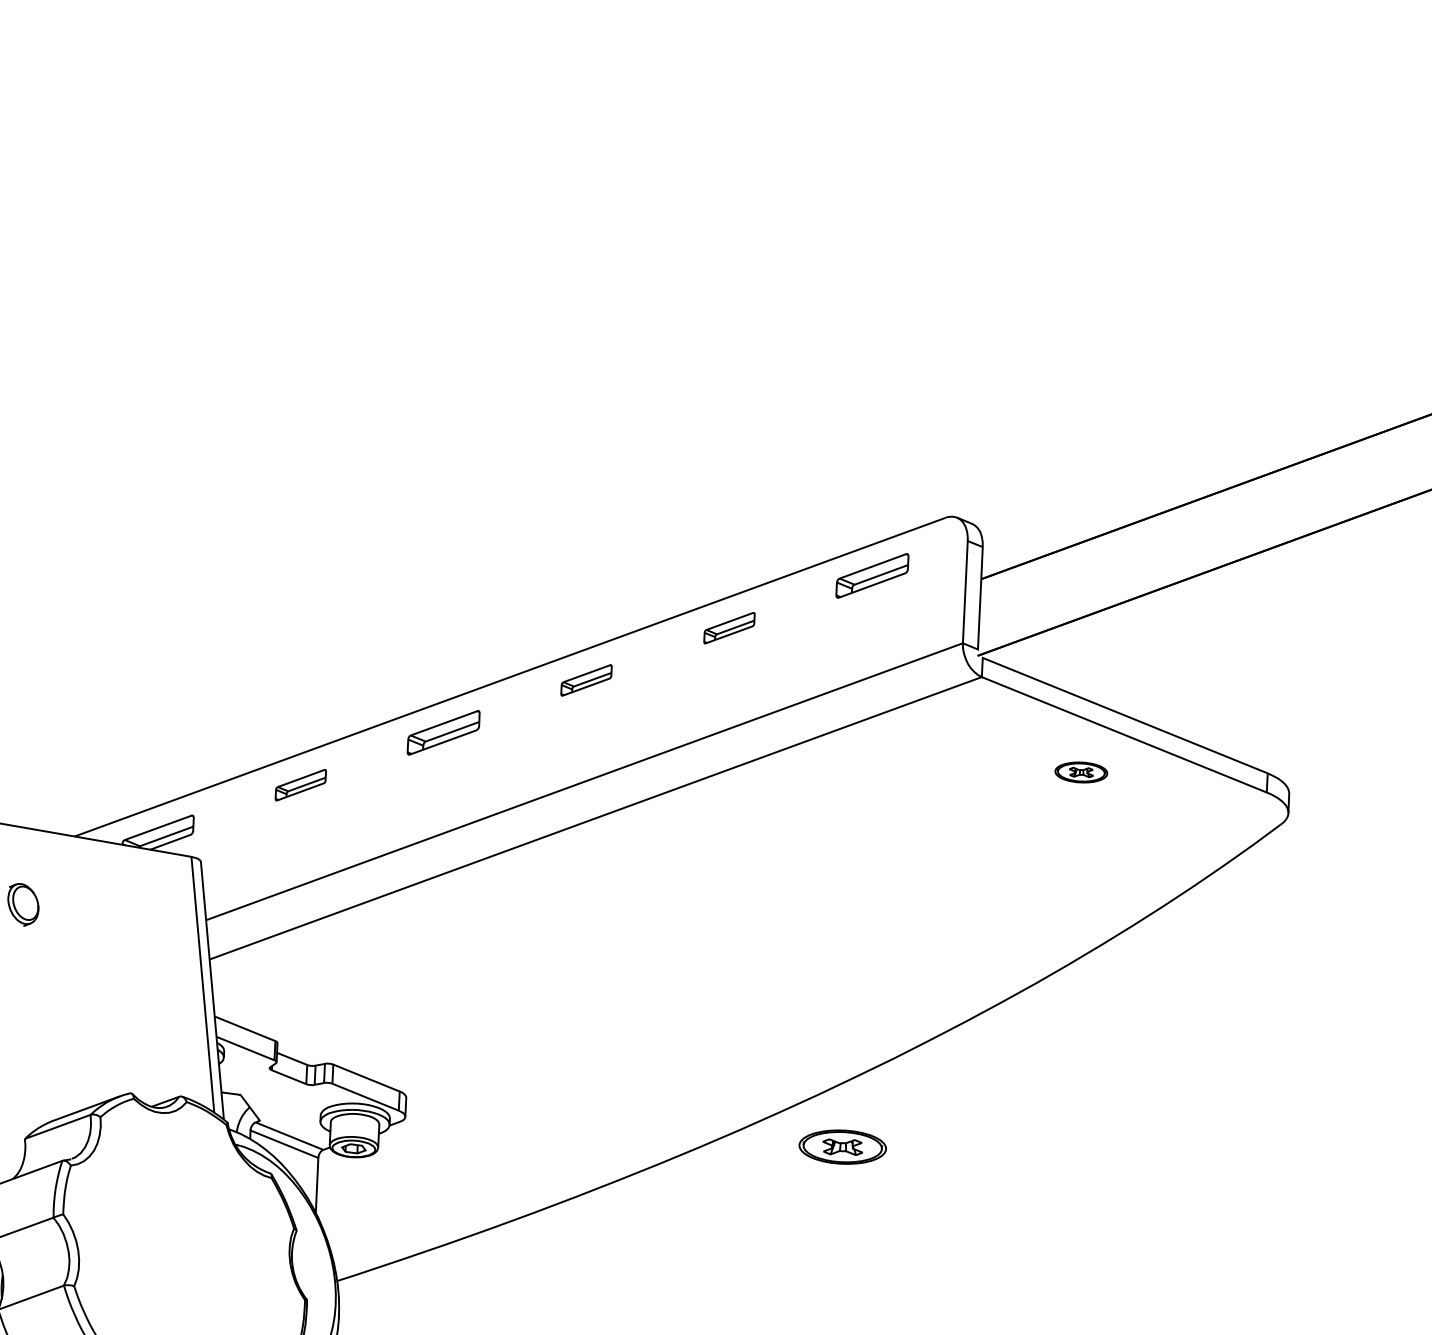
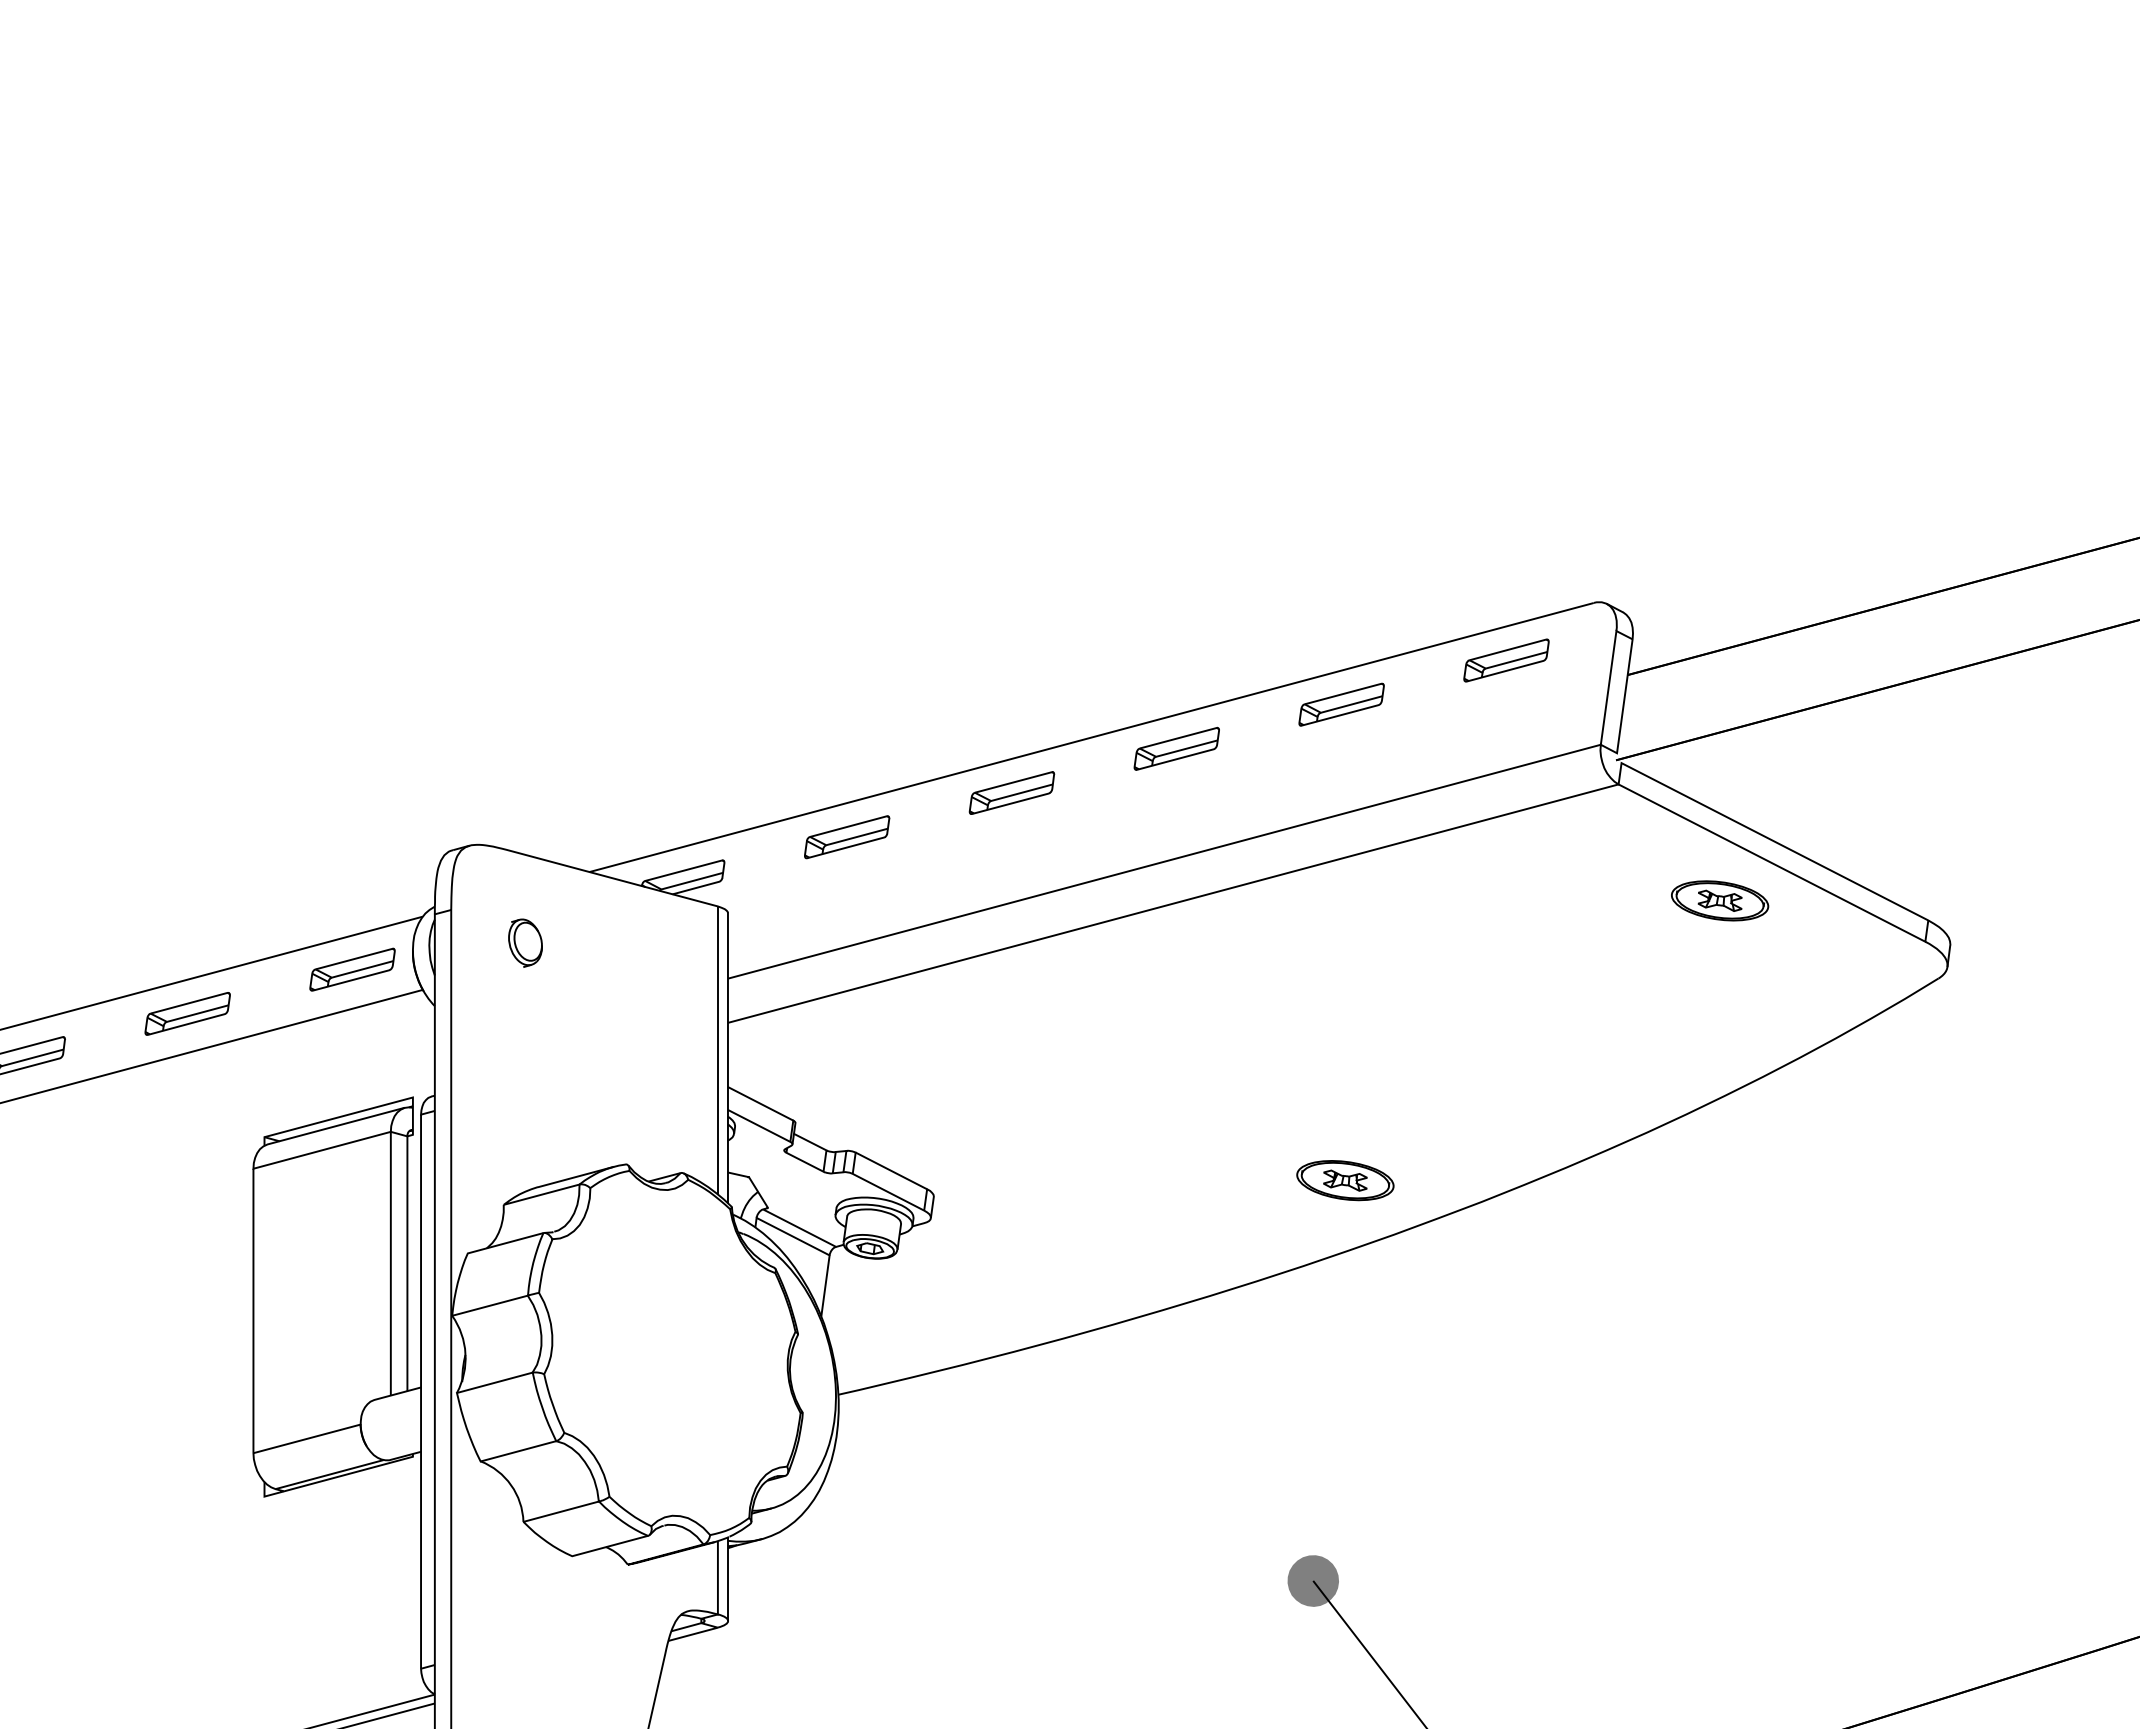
part: (729, 628) -> (1341, 704), size x1.43
part: (586, 680) -> (1176, 748), size x1.43
part: (1081, 772) -> (1720, 900), size x1.67
part: (301, 785) -> (847, 837), size x1.43
part: (842, 1147) -> (1345, 1180), moved

